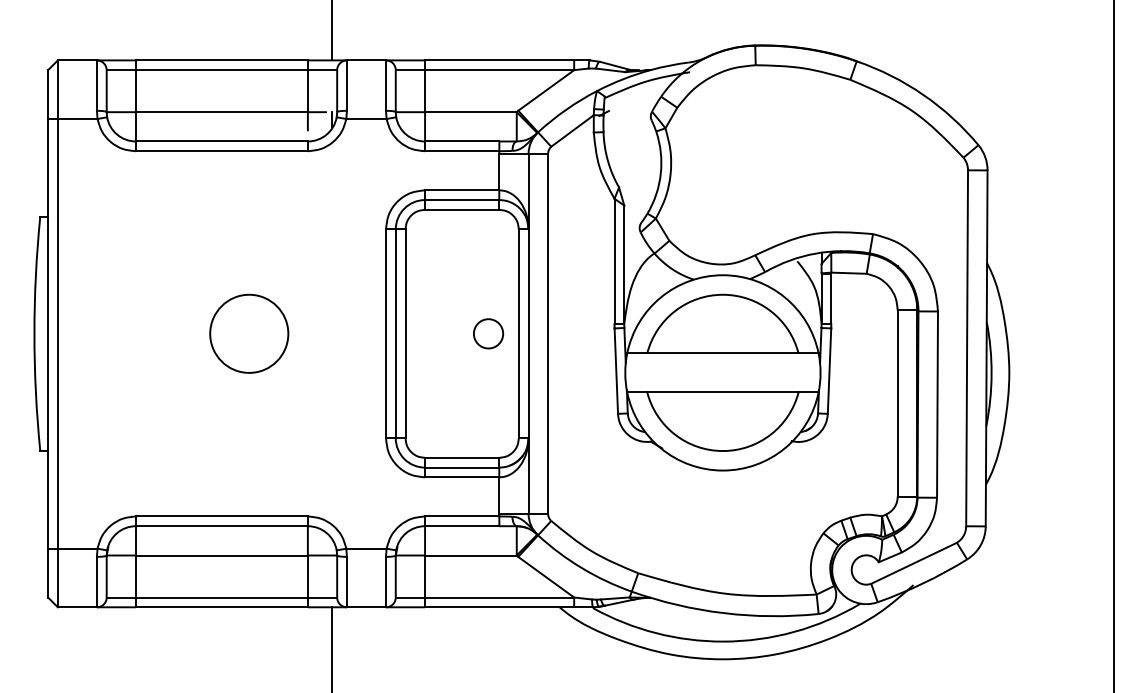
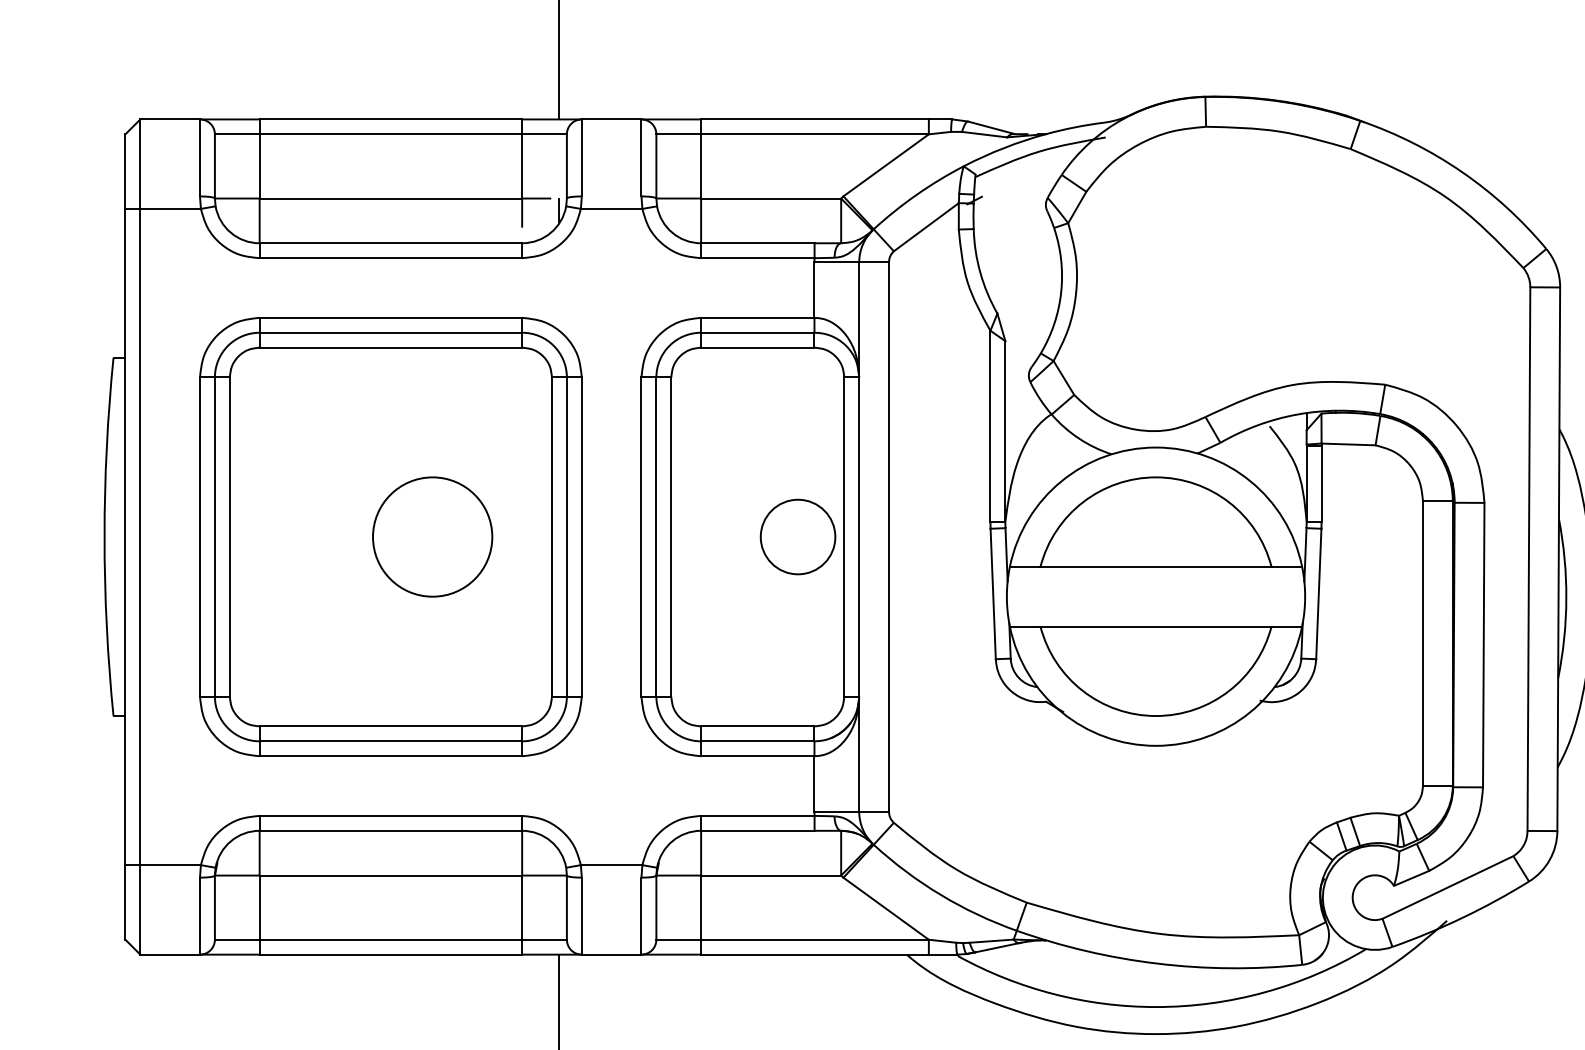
part: (221, 333) -> (390, 536), added
circle: (488, 333) -> (797, 536), size x1.67

